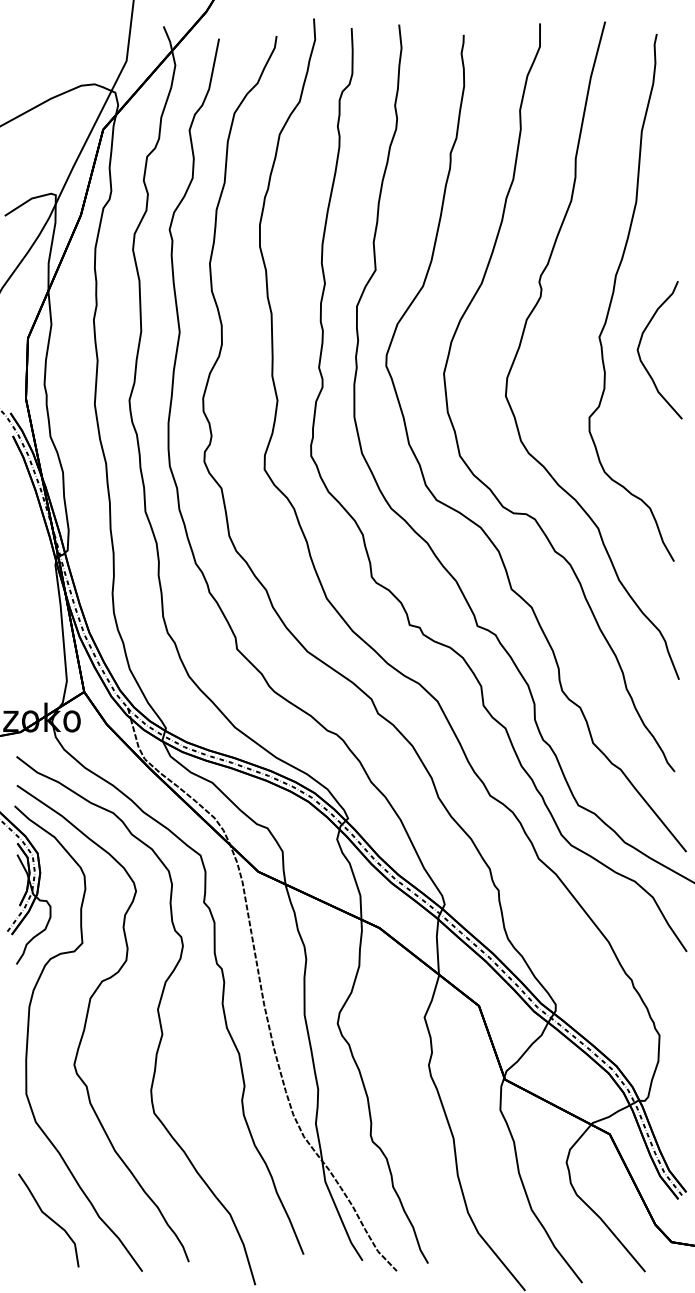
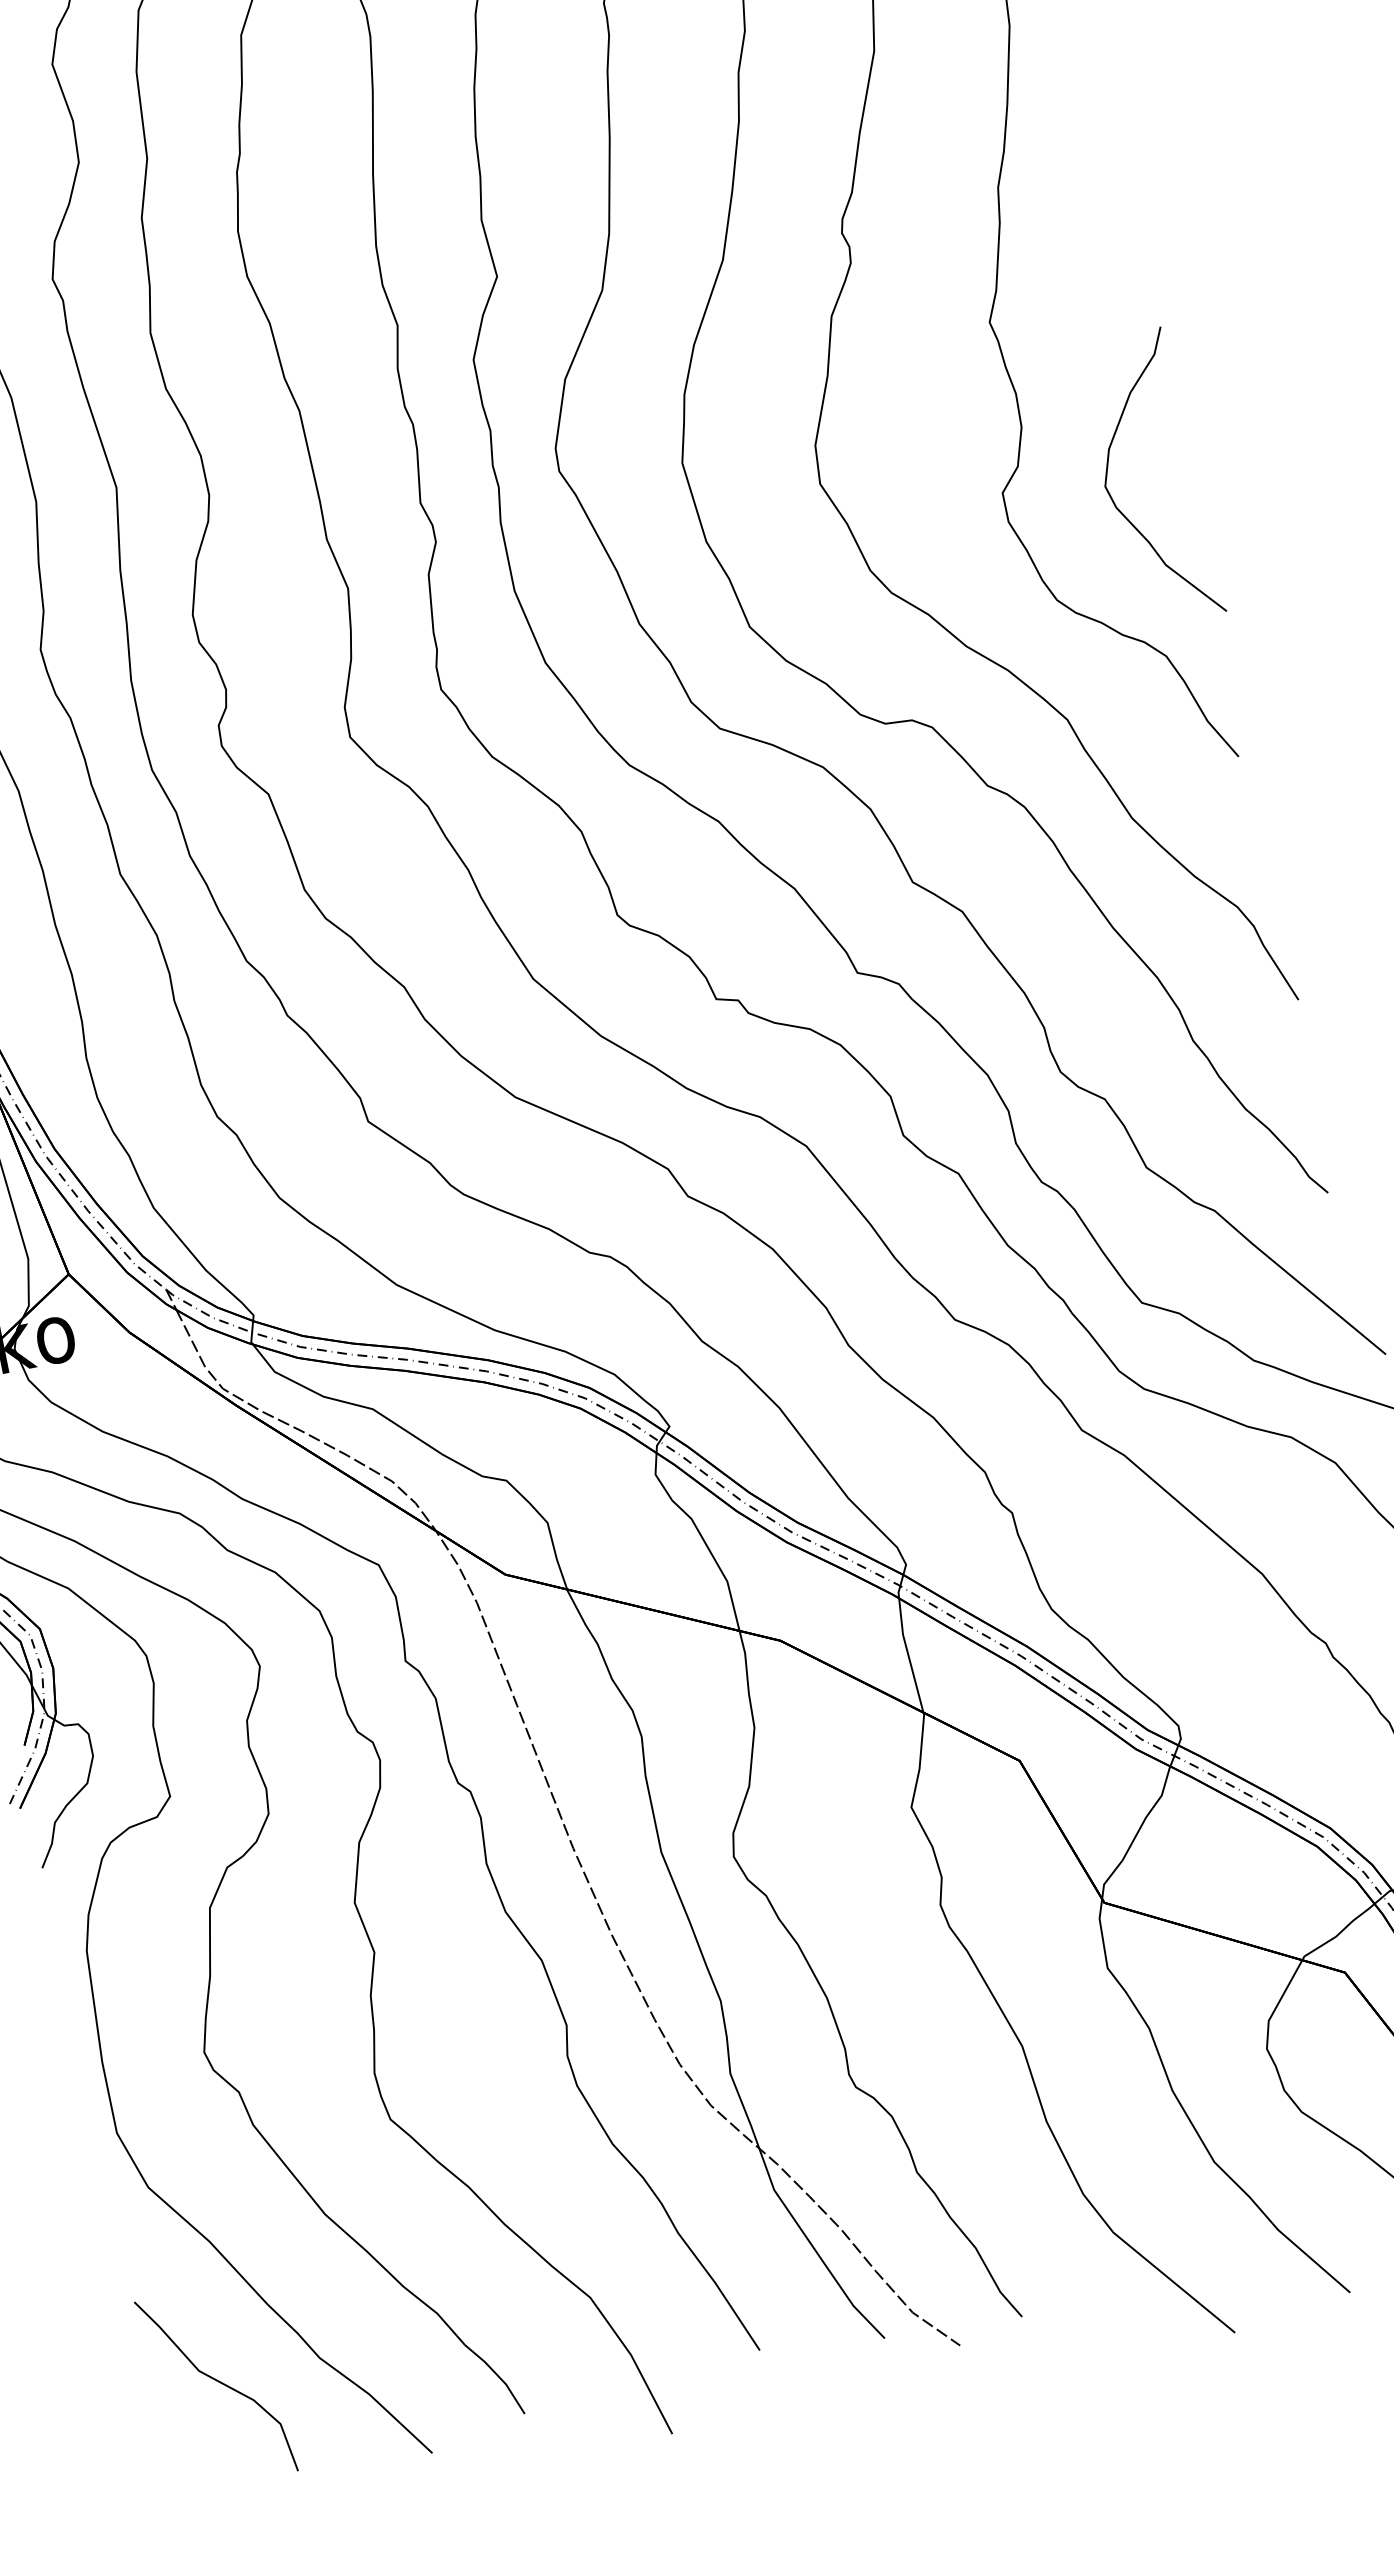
curve: (640, 355) -> (1113, 496), moved

